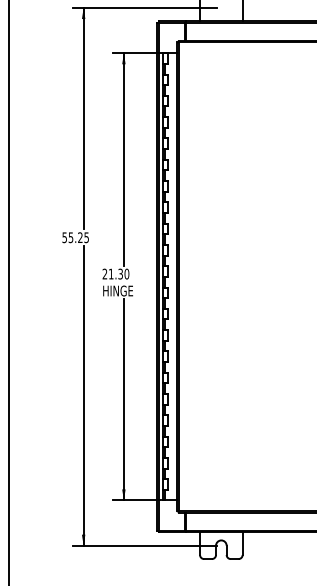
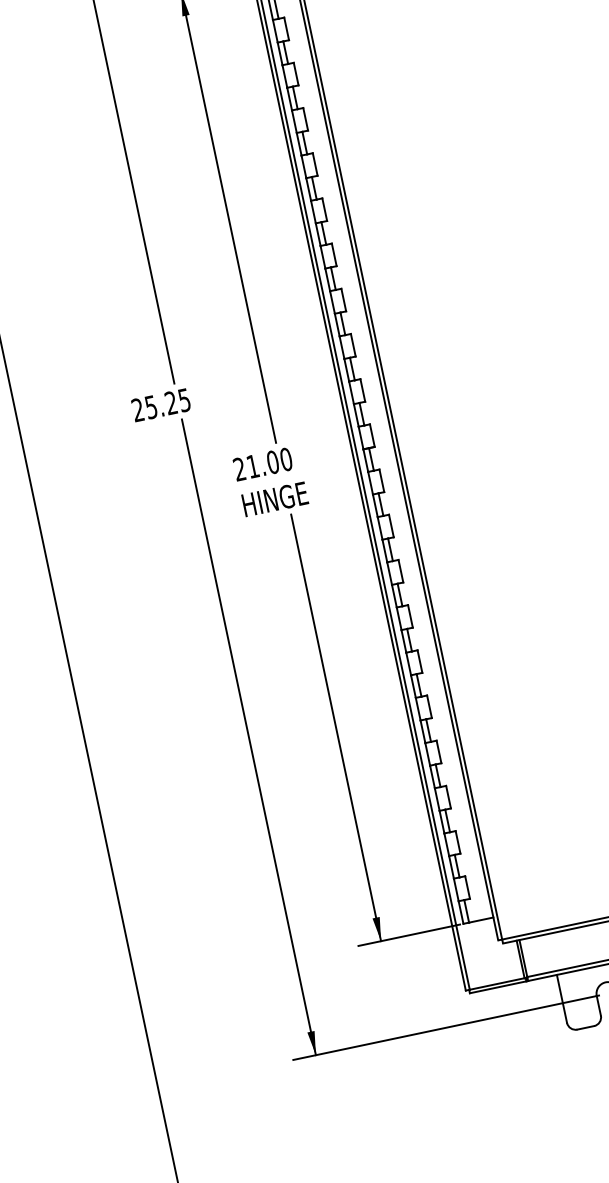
text: (64, 237) -> (137, 409), 55.25 -> 25.25
text: (120, 273) -> (272, 461), 21.30 -> 21.00

